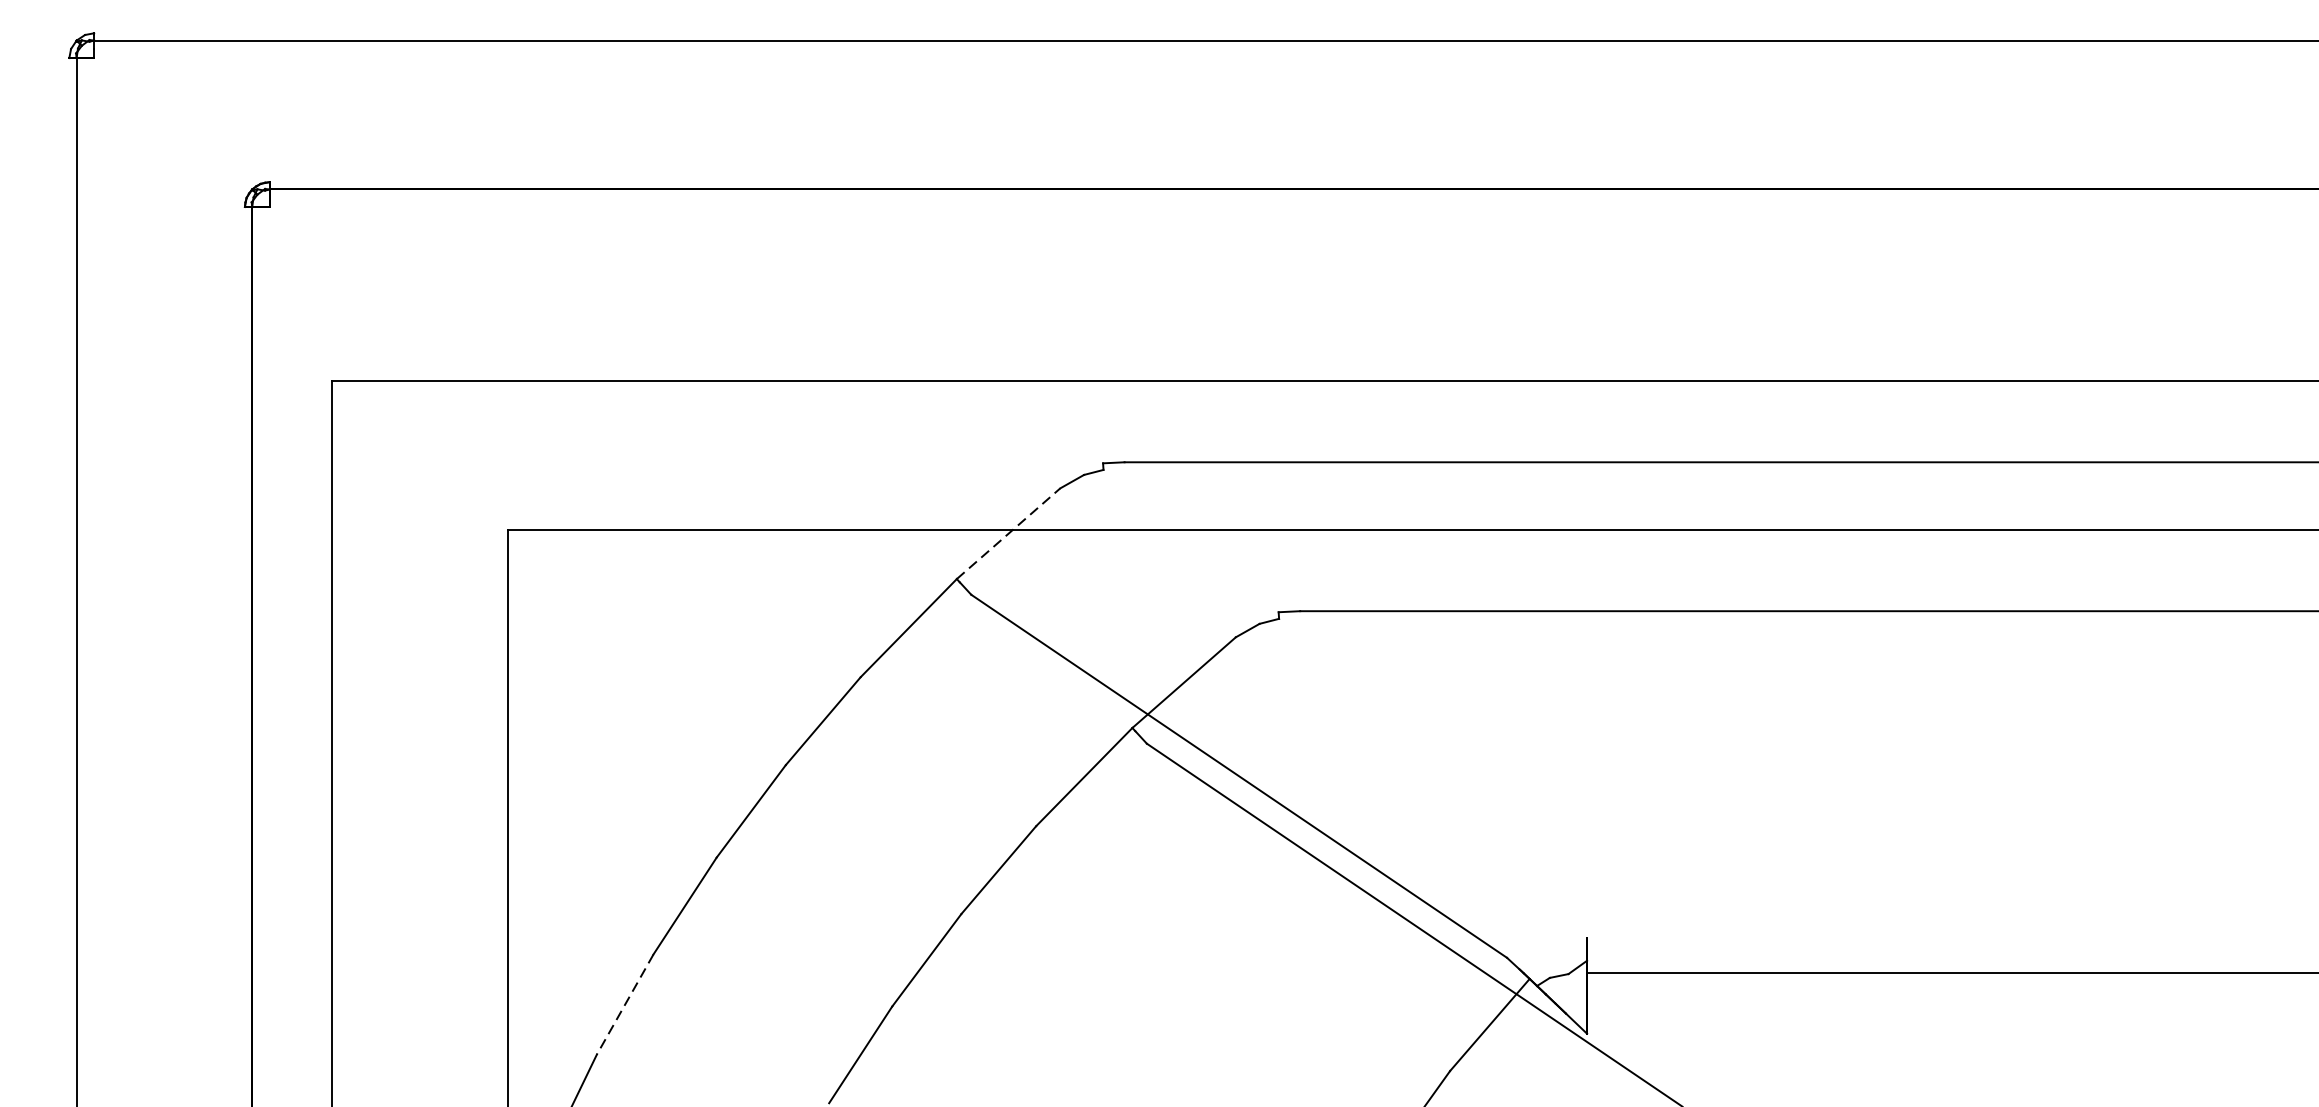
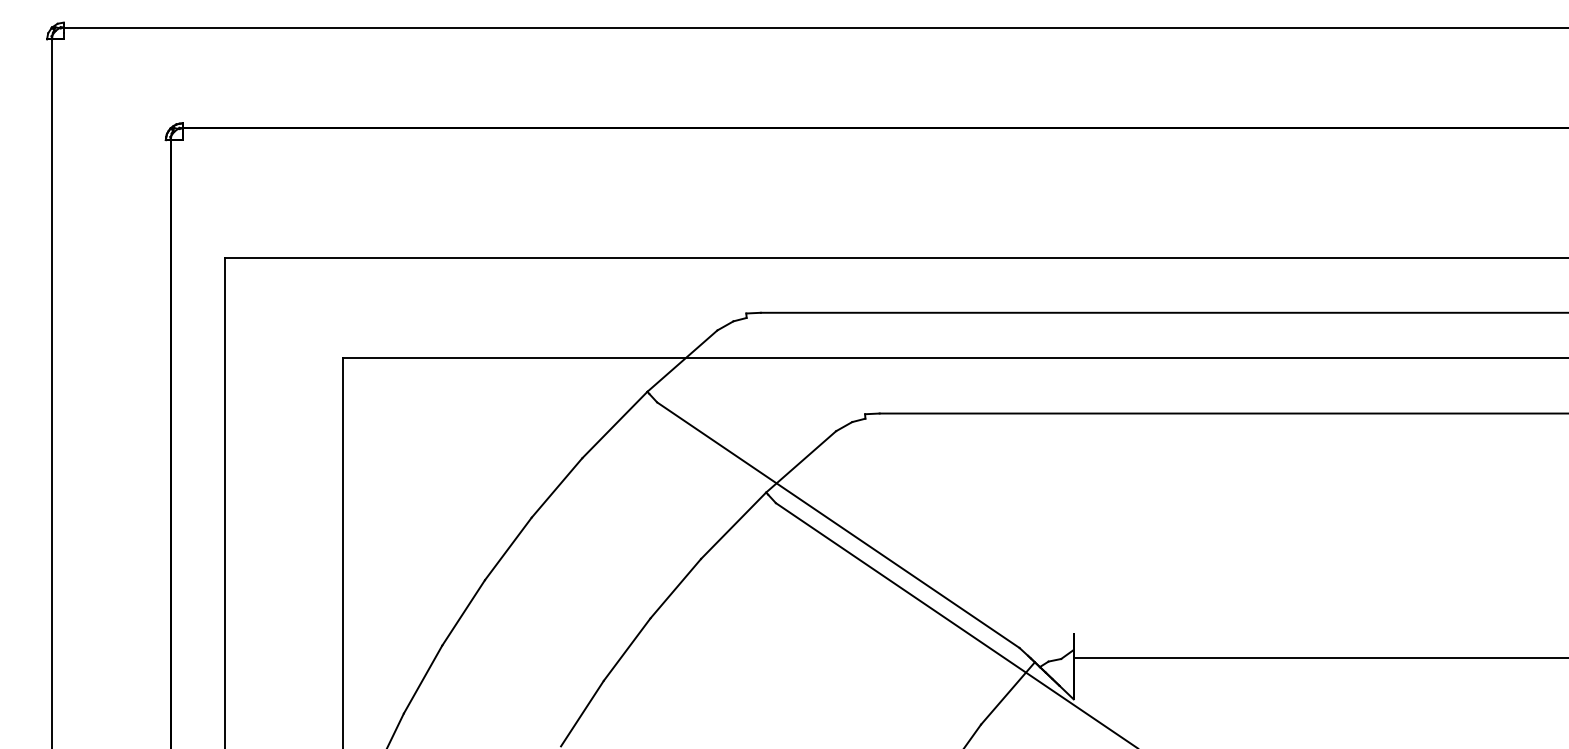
line: (1008, 534) -> (682, 361), dashed -> solid
line: (624, 1005) -> (422, 680), dashed -> solid

